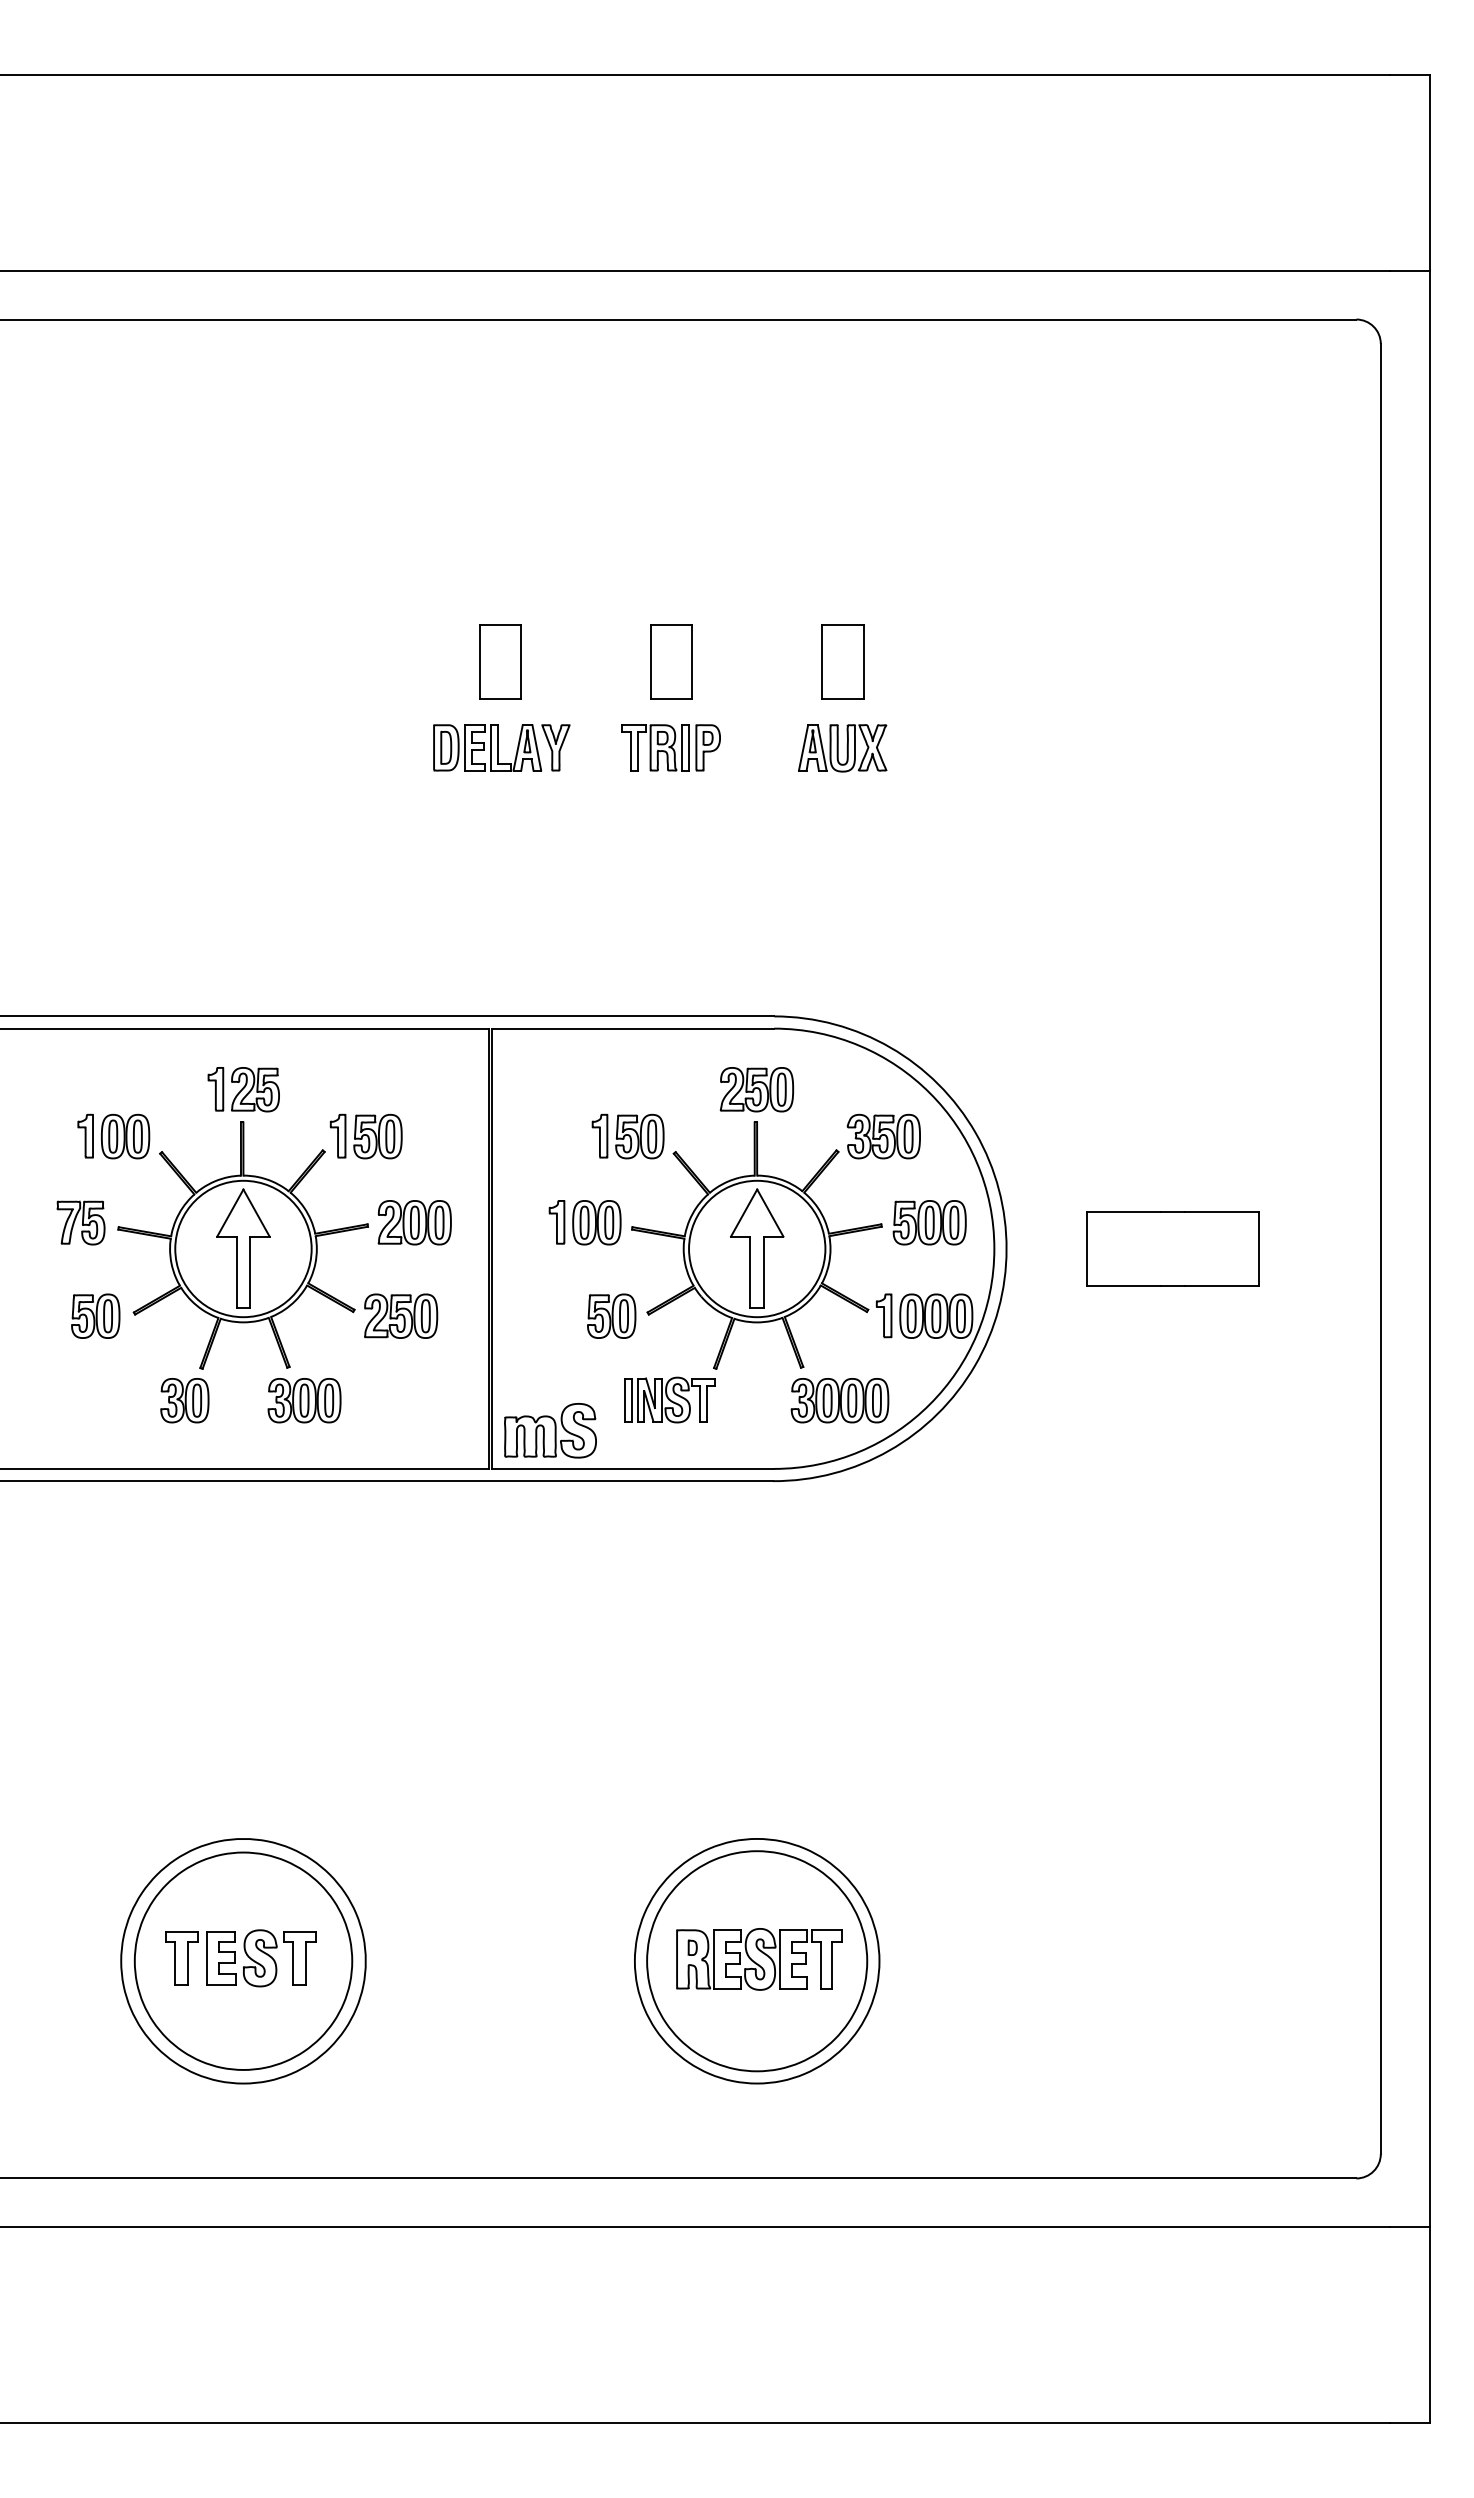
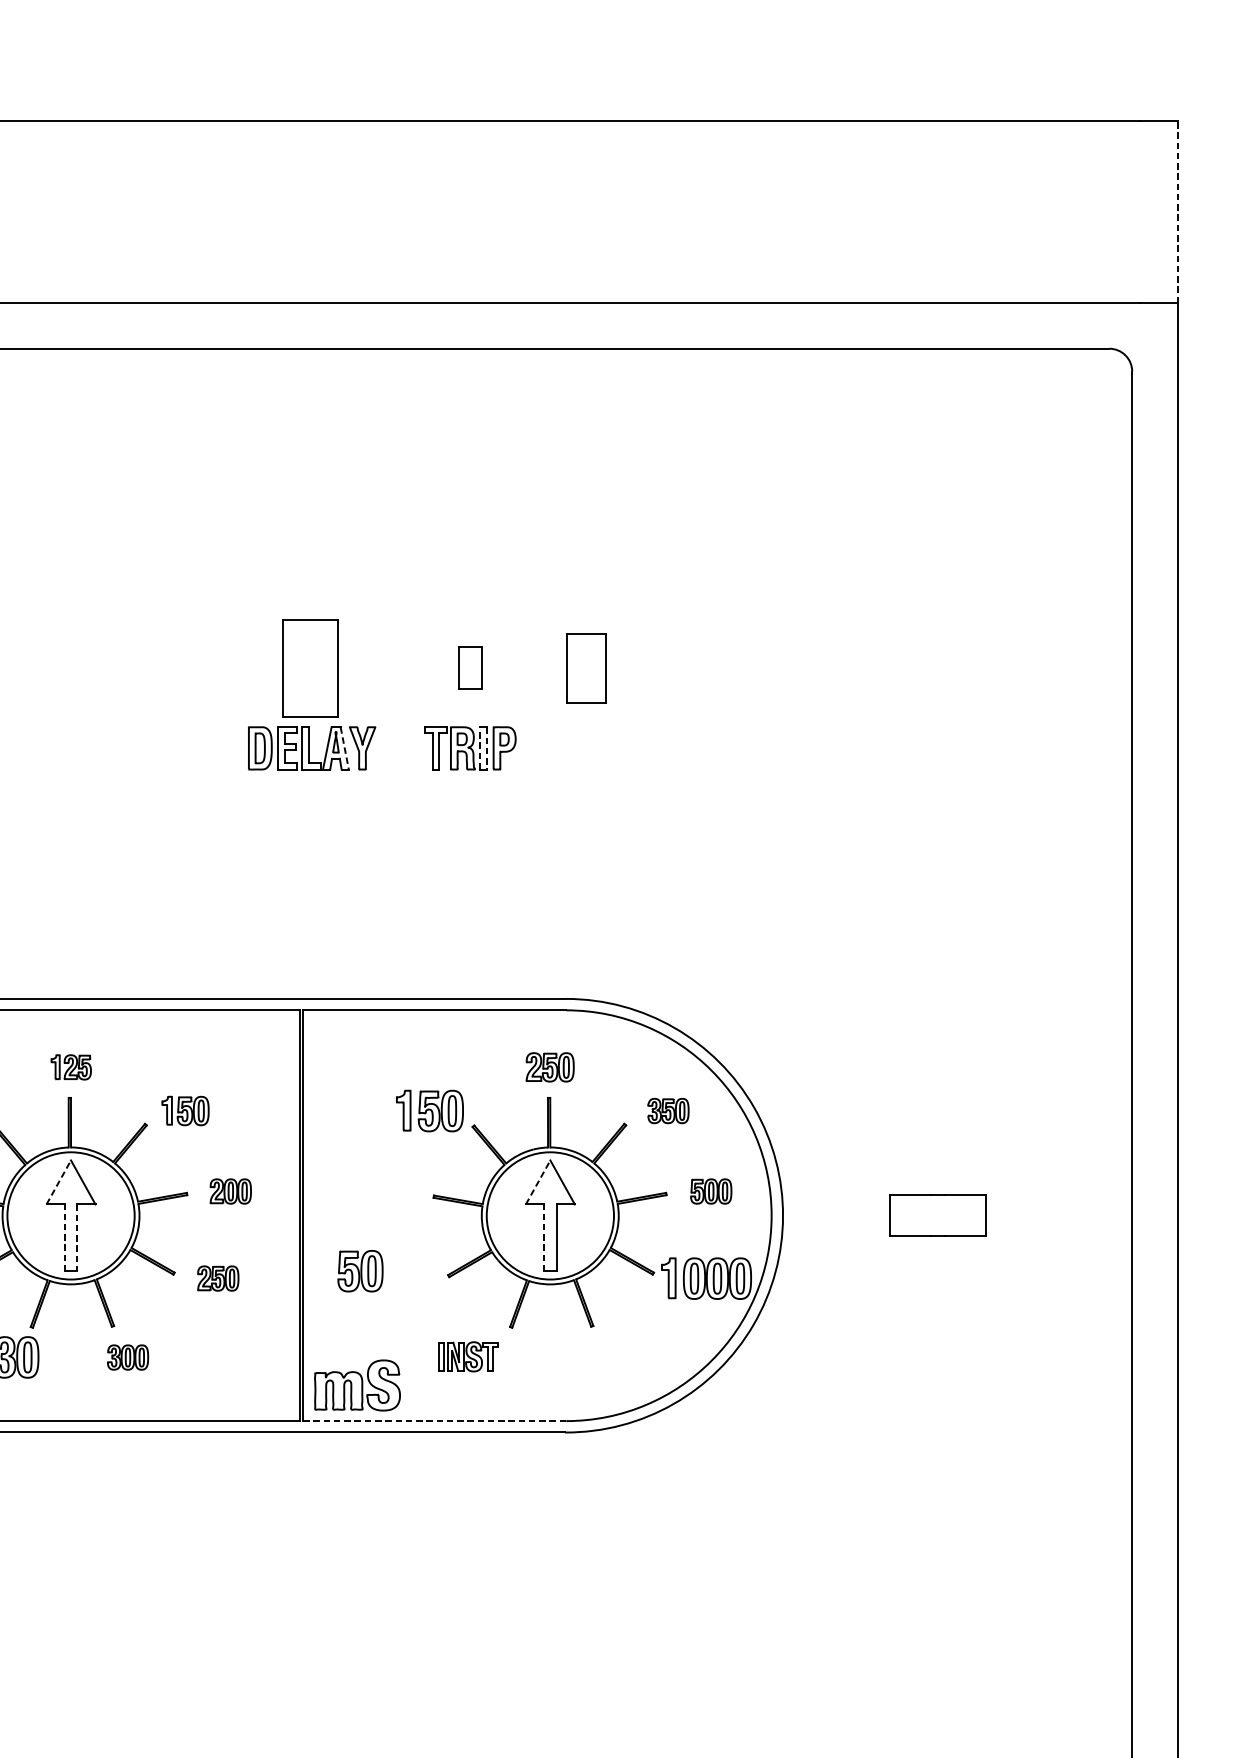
line: (1429, 172) -> (1177, 211), solid -> dashed
part: (500, 661) -> (310, 667), size x1.4
part: (671, 661) -> (470, 667), size x0.6
part: (842, 661) -> (586, 667), moved
line: (682, 747) -> (480, 748), solid -> dashed
line: (689, 747) -> (487, 748), solid -> dashed
line: (536, 748) -> (344, 748), solid -> dashed
part: (842, 748) -> (629, 748), removed
part: (243, 1089) -> (71, 1067), size x0.6
part: (756, 1089) -> (549, 1067), size x0.7
part: (365, 1136) -> (184, 1110), size x0.7
part: (883, 1136) -> (668, 1110), size x0.6
line: (230, 1213) -> (58, 1182), solid -> dashed
line: (744, 1213) -> (538, 1182), solid -> dashed
part: (414, 1222) -> (230, 1191), size x0.6
part: (584, 1222) -> (389, 1191), removed
part: (929, 1222) -> (711, 1191), size x0.6
part: (1172, 1248) -> (937, 1215), size x0.6
line: (236, 1272) -> (64, 1237), solid -> dashed
line: (250, 1272) -> (77, 1237), solid -> dashed
line: (750, 1272) -> (544, 1237), solid -> dashed
part: (401, 1315) -> (218, 1277), size x0.6
part: (611, 1315) -> (360, 1270), moved
part: (669, 1399) -> (468, 1356), size x0.7
part: (304, 1400) -> (127, 1357), size x0.6
part: (839, 1400) -> (627, 1357), removed
line: (632, 1468) -> (434, 1420), solid -> dashed

